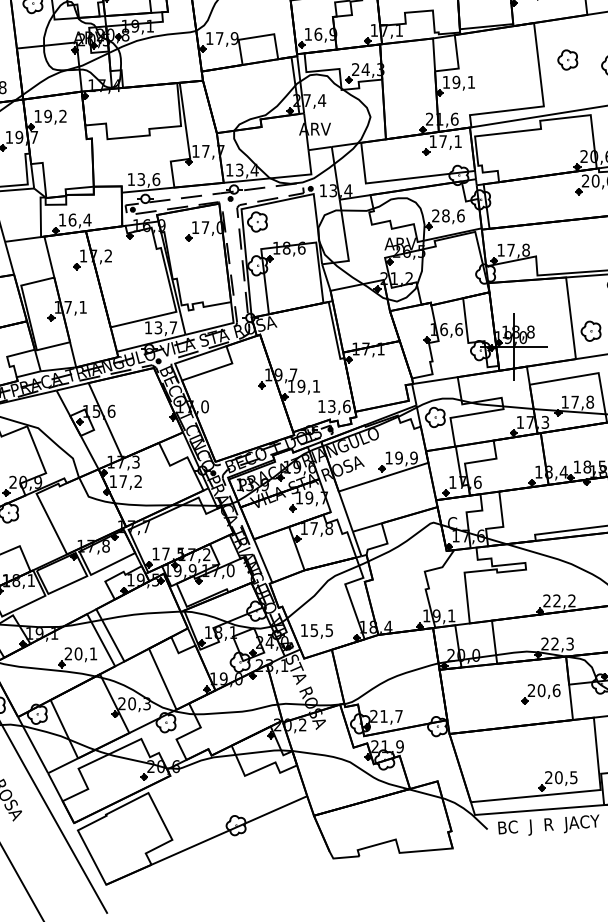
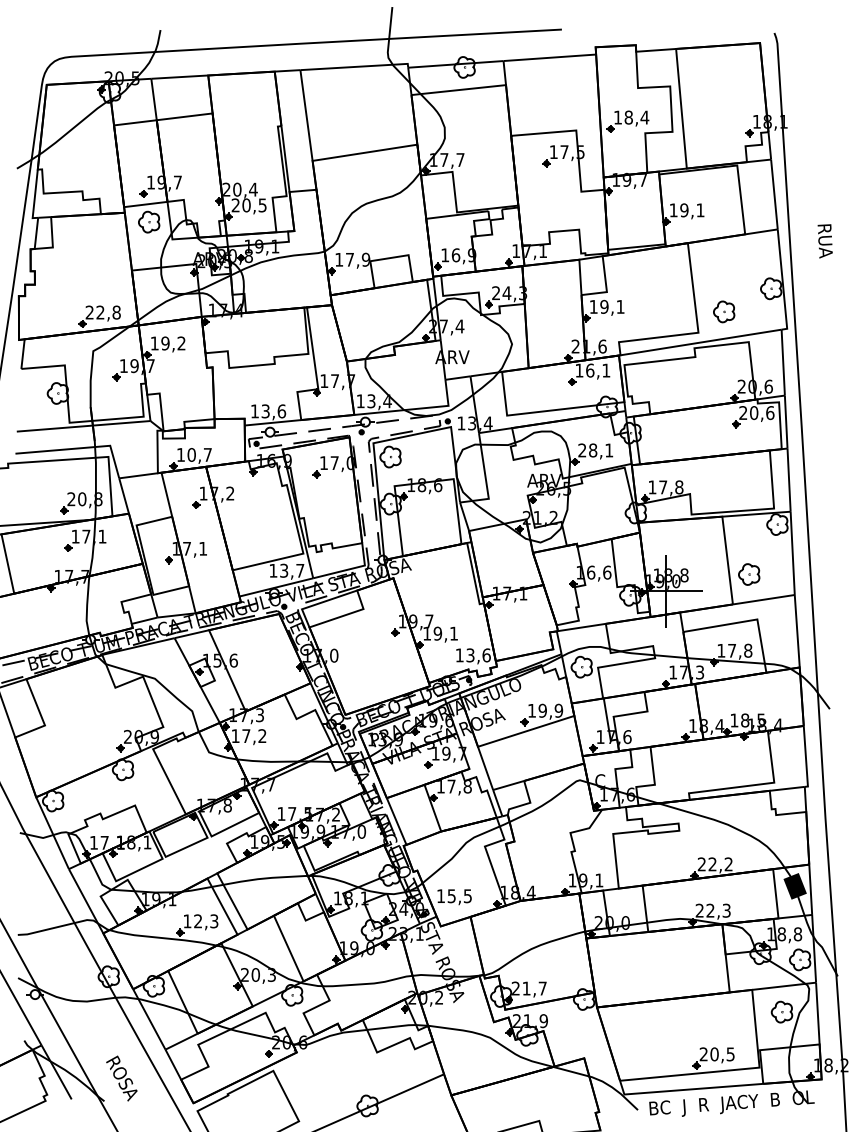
part: (568, 59) -> (724, 311), moved
text: (443, 141) -> (590, 370), 17,1 -> 16,1
text: (461, 215) -> (609, 450), 28,6 -> 28,1
text: (79, 219) -> (199, 454), 16,4 -> 10,7
text: (80, 654) -> (200, 921), 20,1 -> 12,3
part: (541, 694) -> (695, 964), removed

